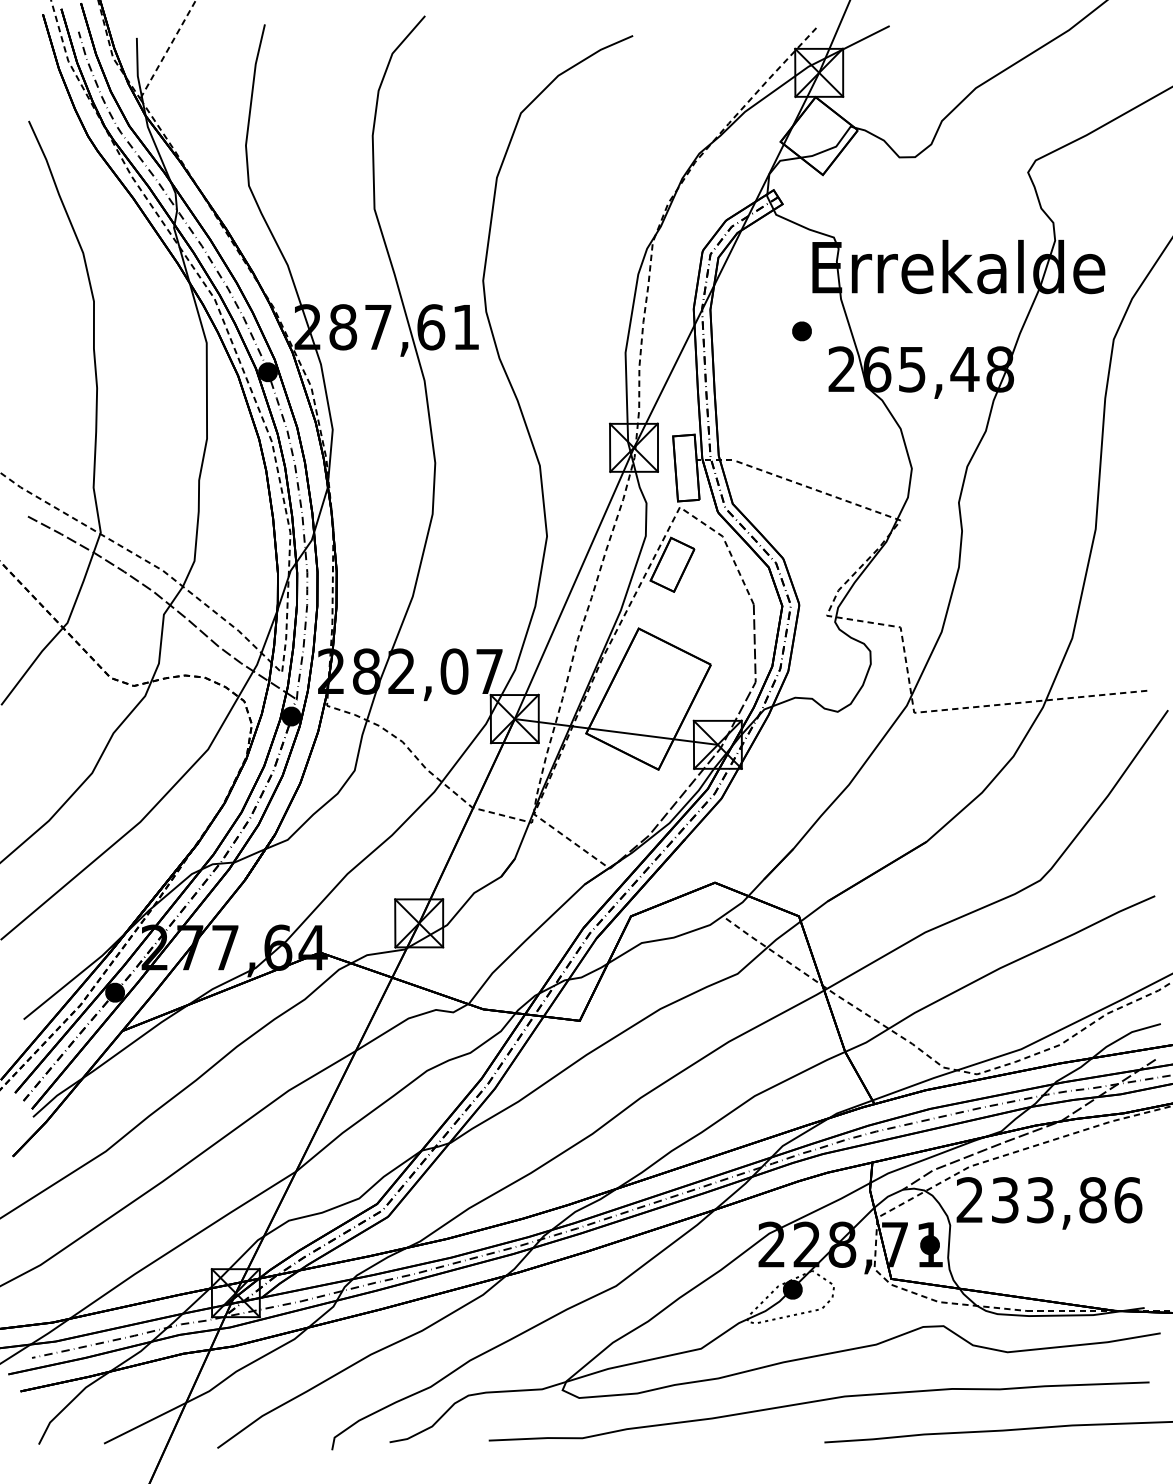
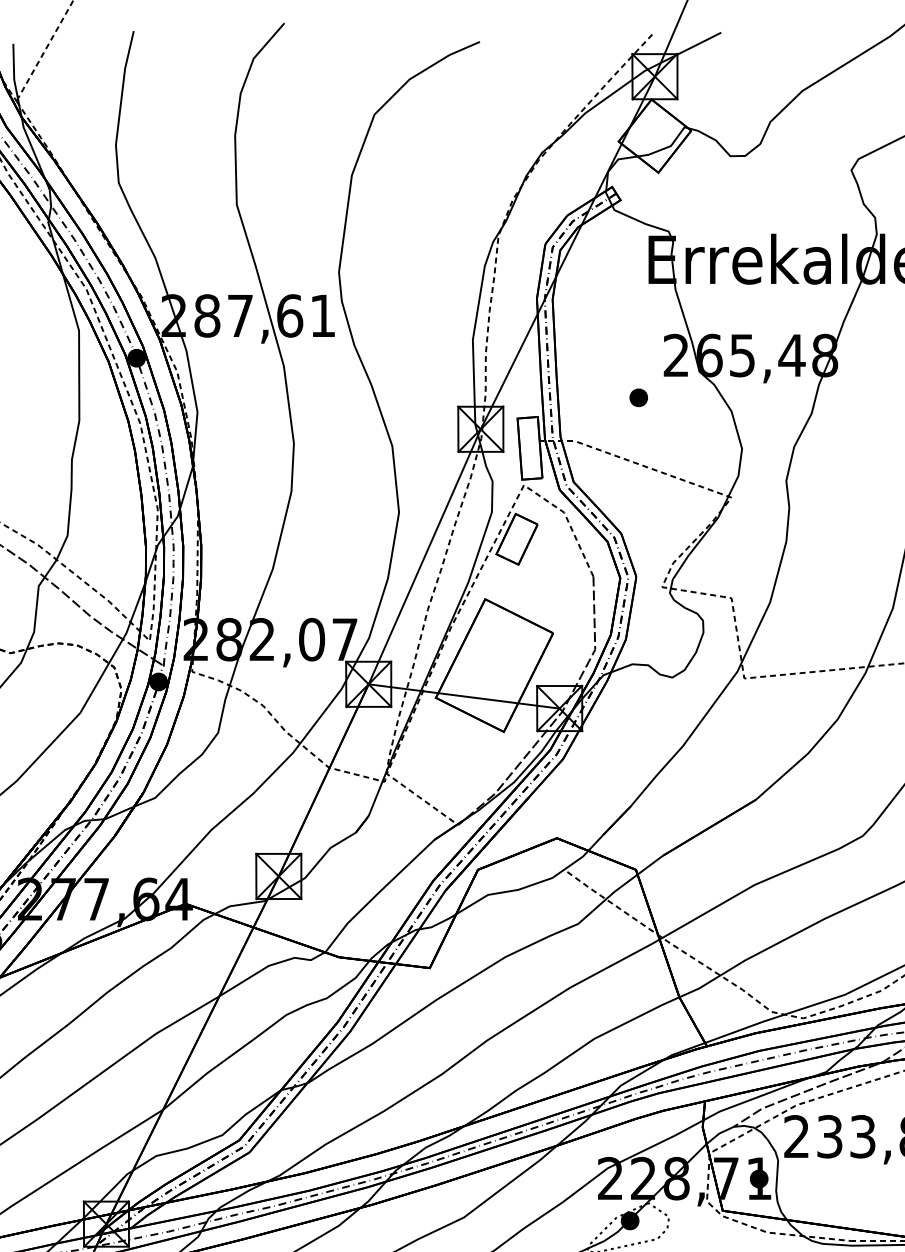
part: (801, 331) -> (638, 397), moved

